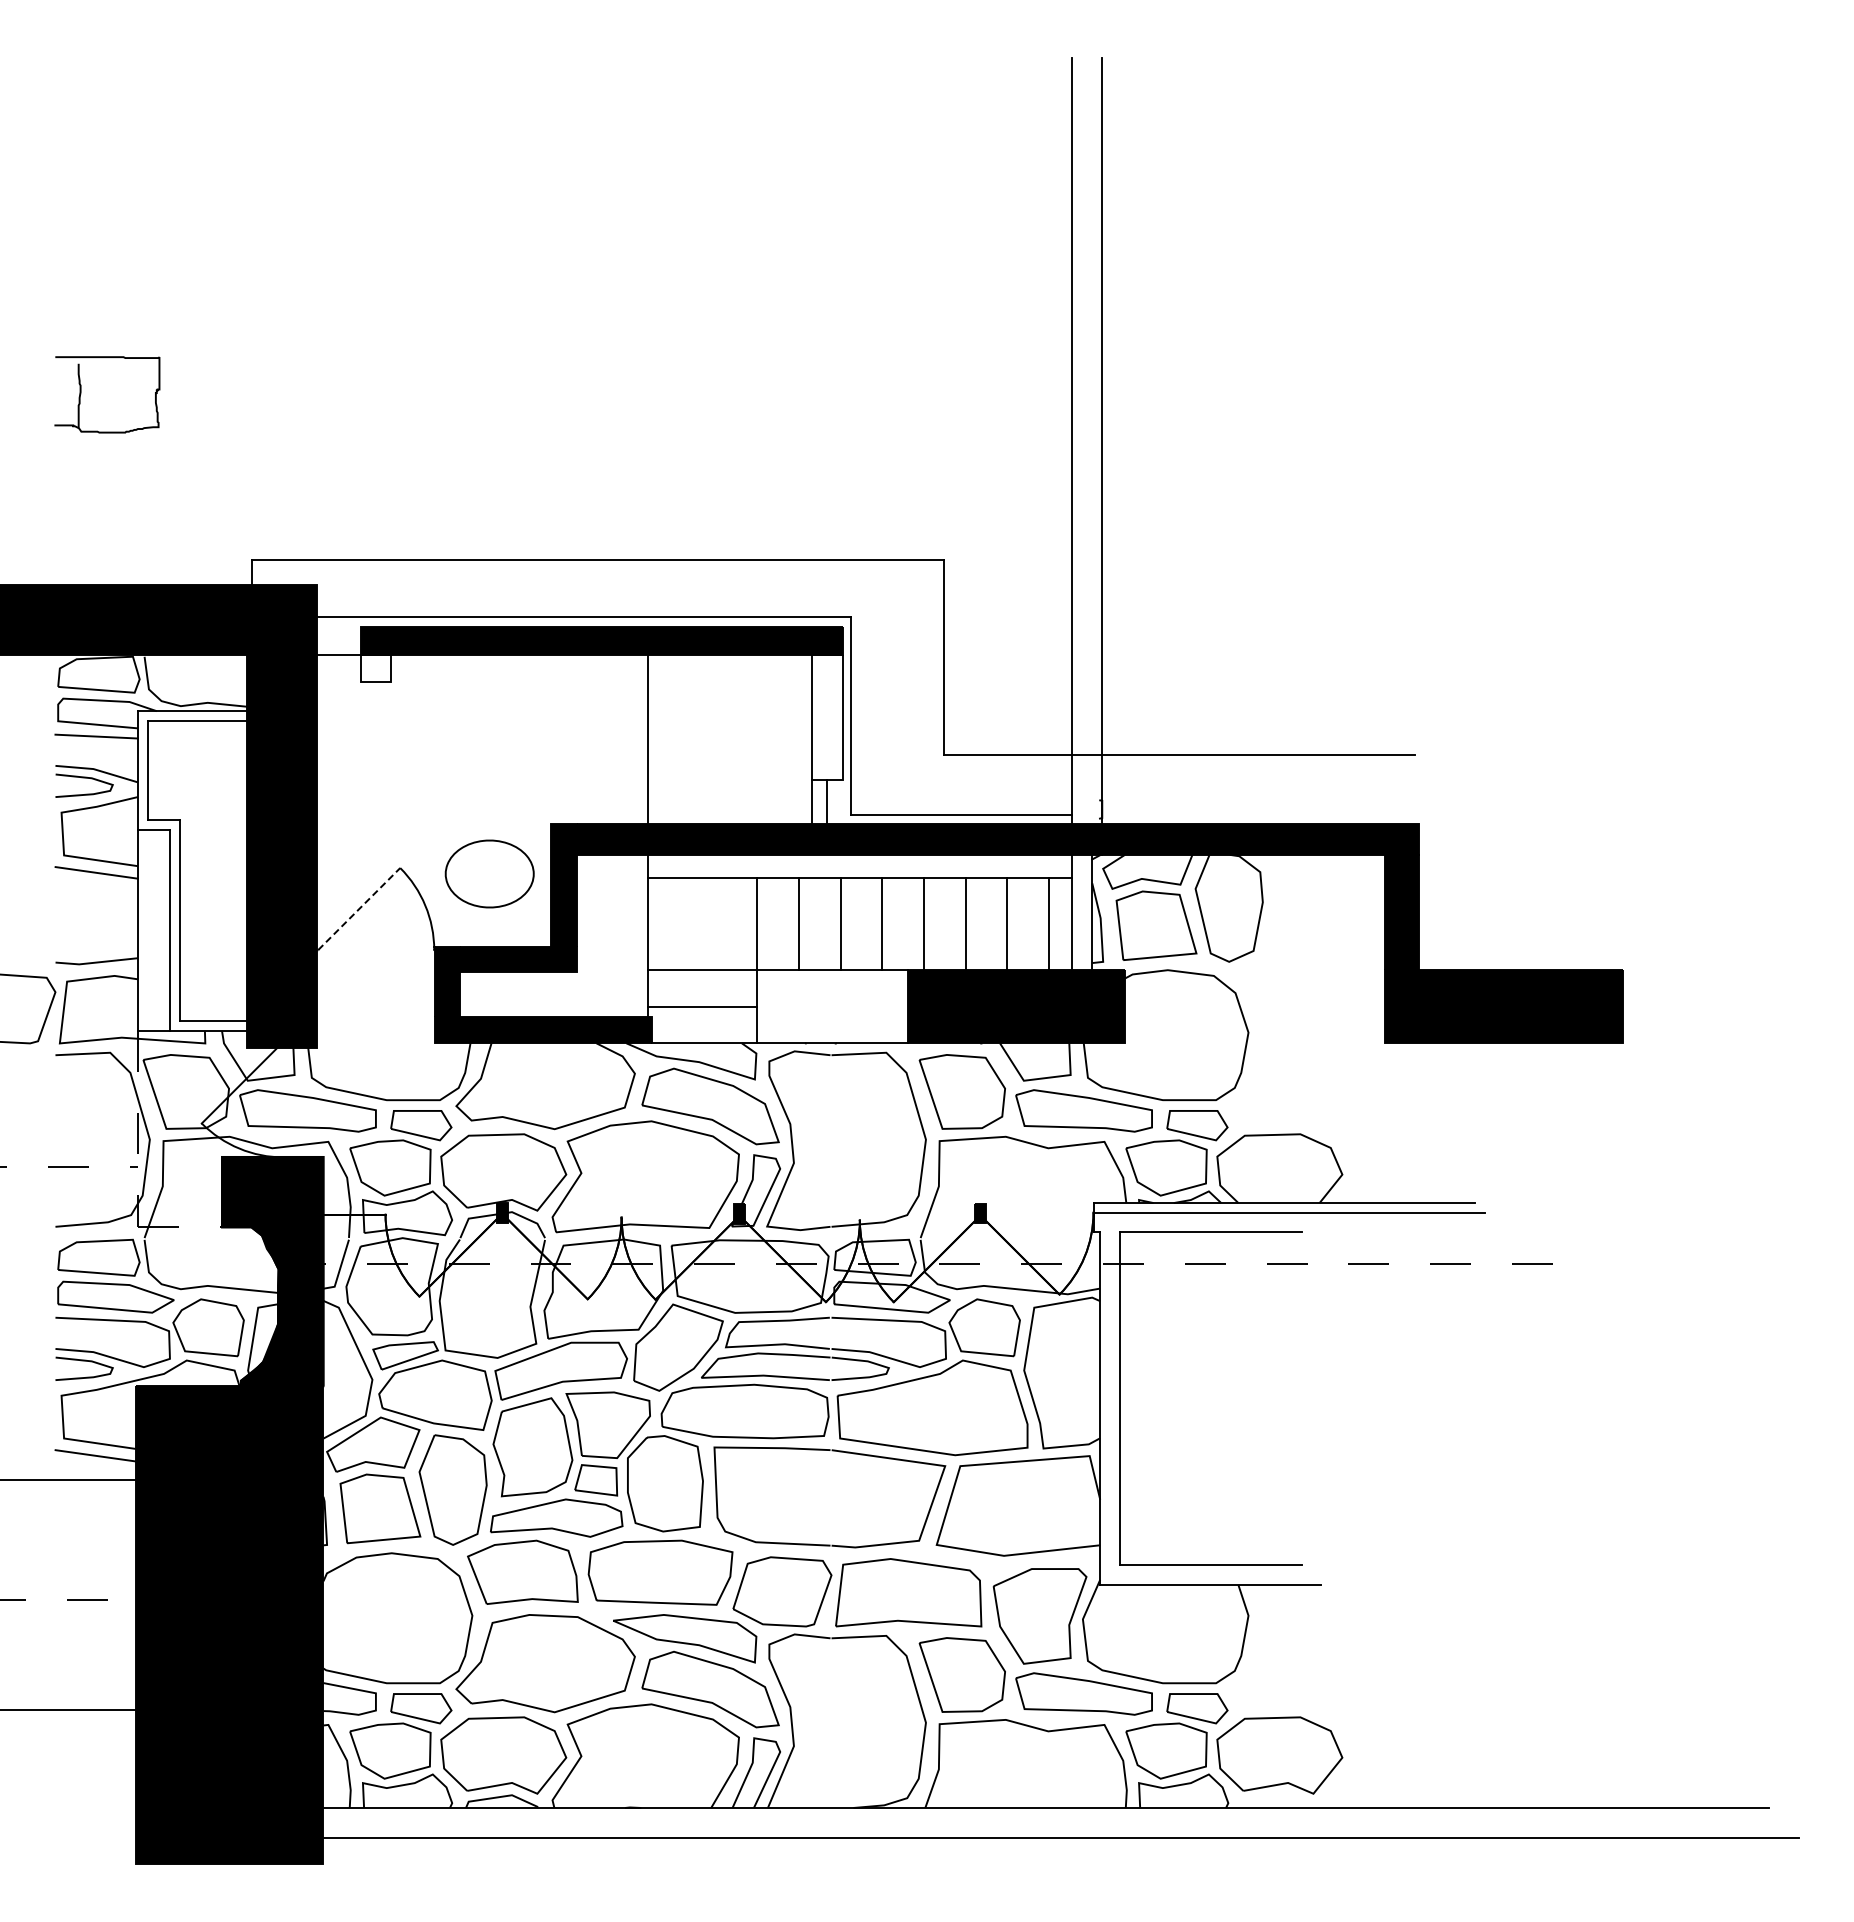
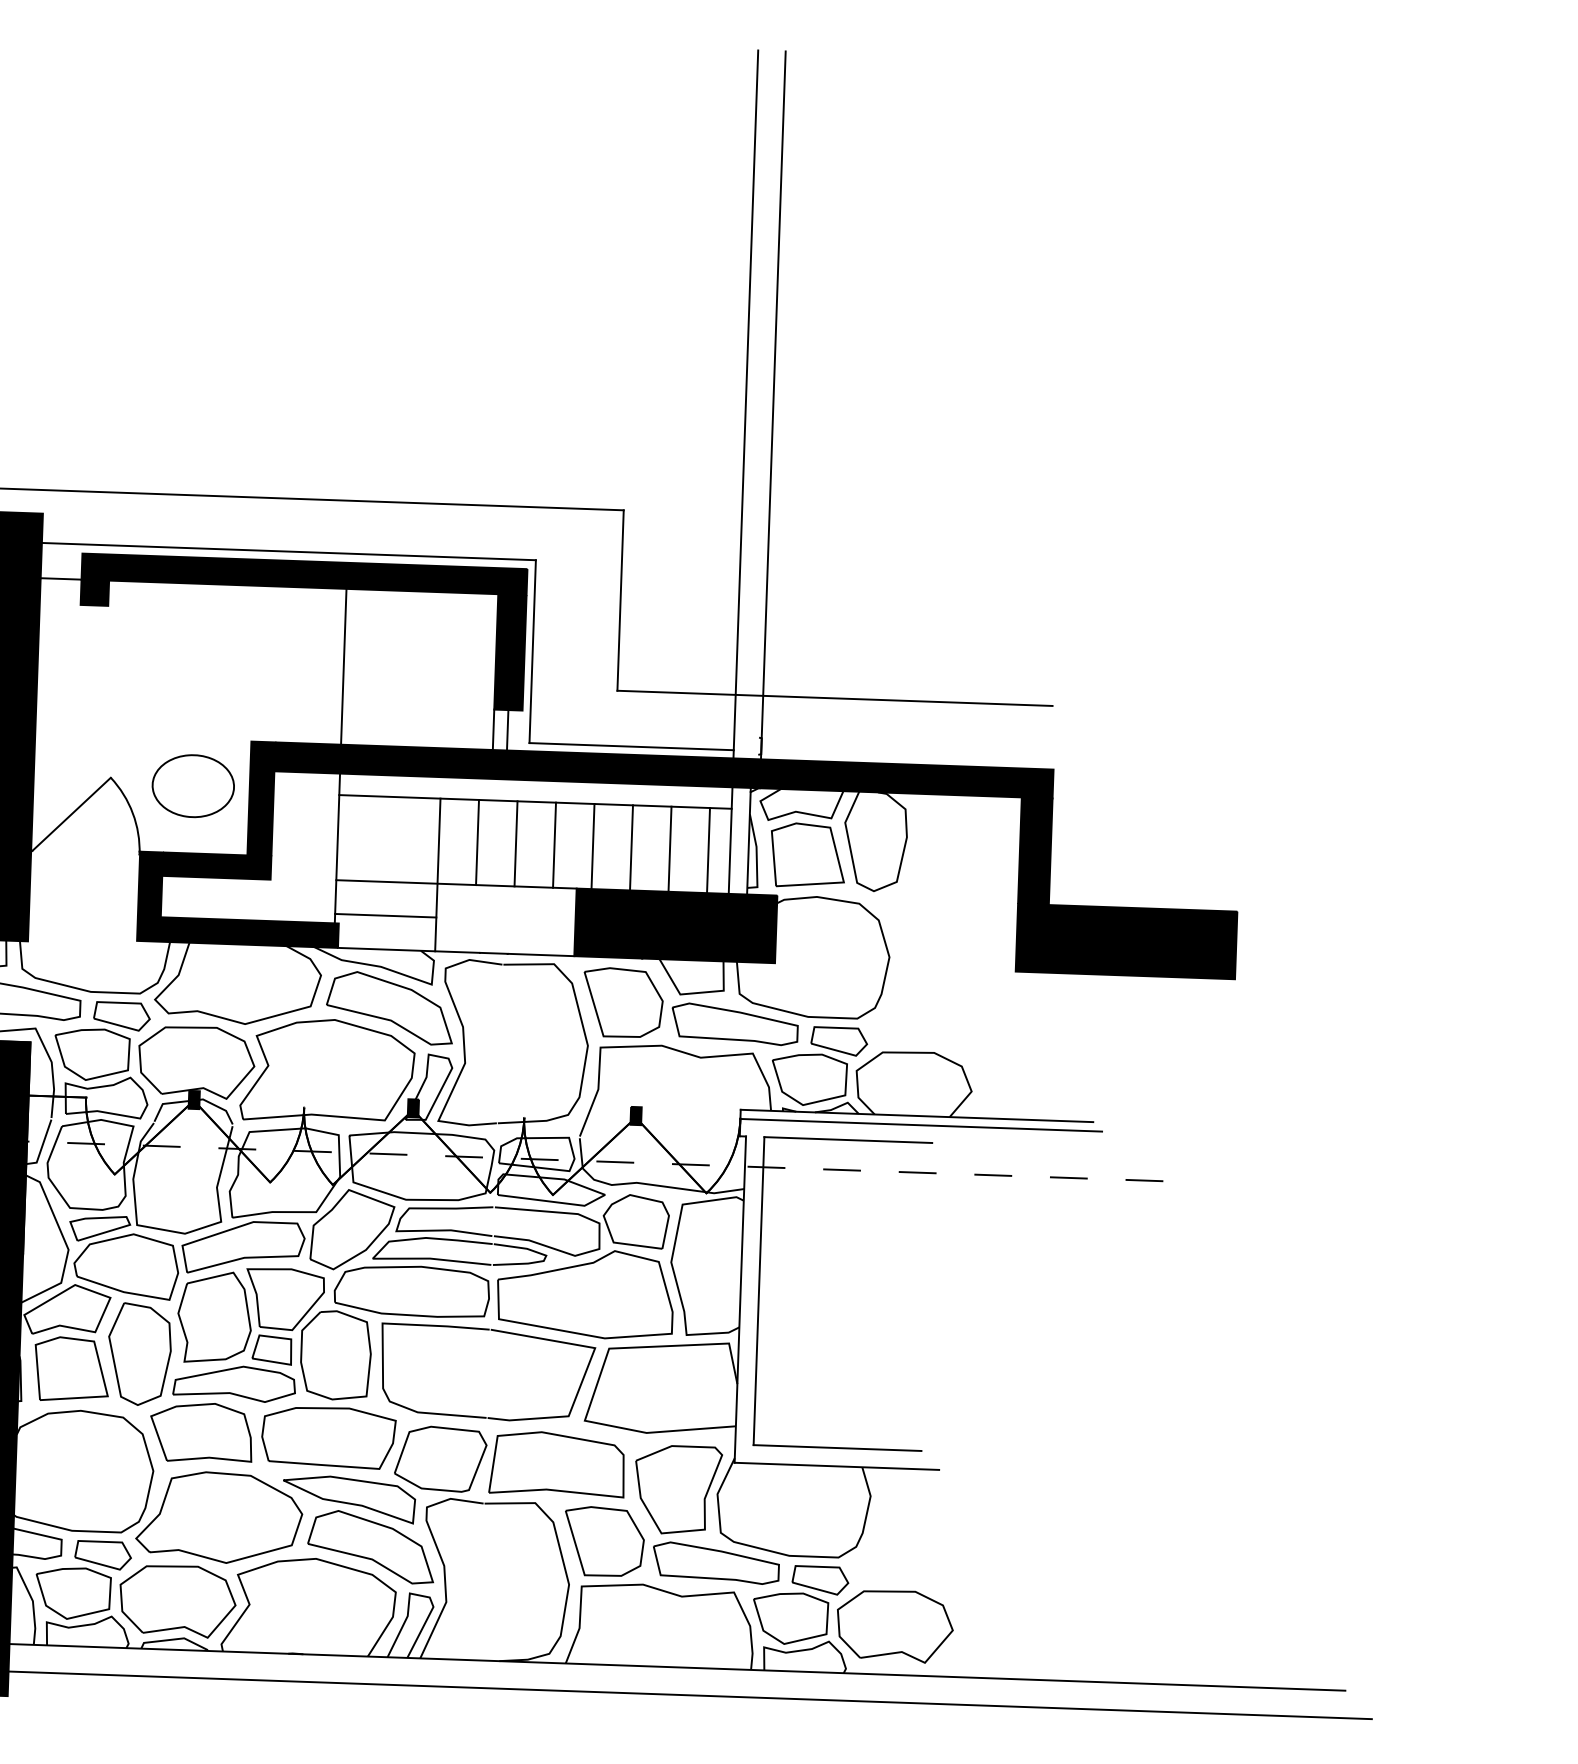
fill: (375, 668) -> (94, 592), added
fill: (827, 717) -> (510, 652), added
line: (359, 909) -> (71, 814), dashed -> solid

